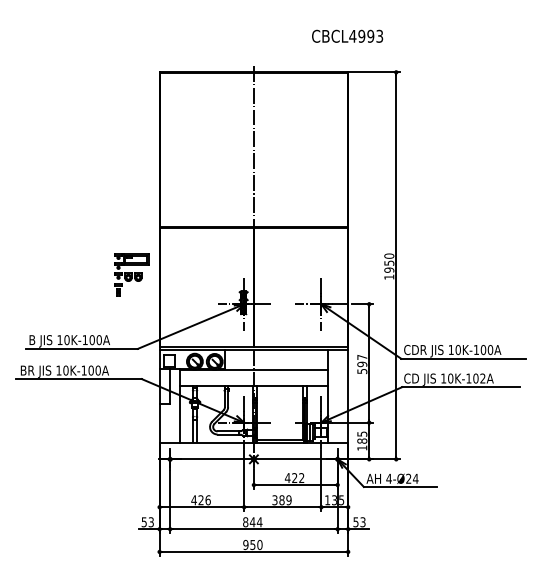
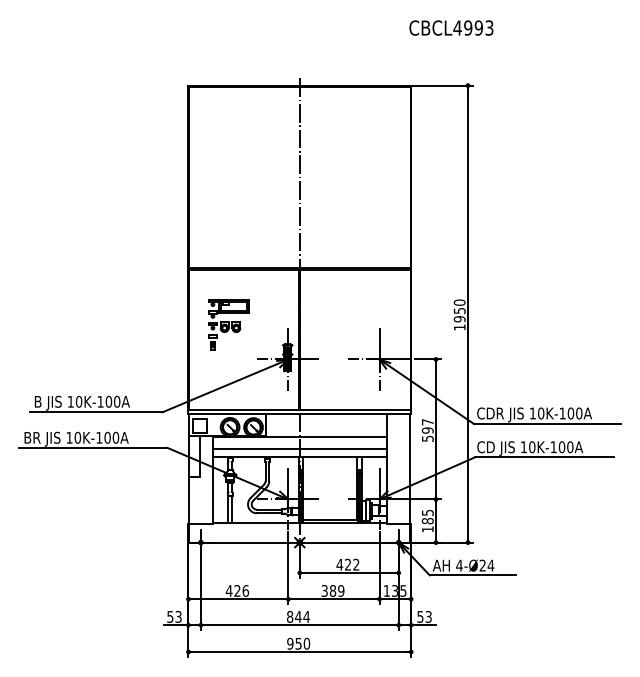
text: (347, 35) -> (451, 27), moved
part: (131, 274) -> (228, 324), moved
text: (483, 378) -> (570, 447), 10K-102A -> 10K-100A
line: (253, 379) -> (299, 448), added

